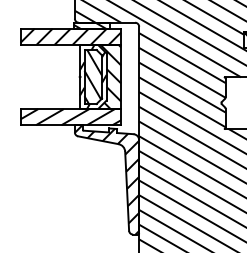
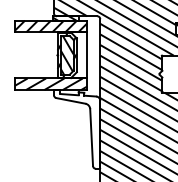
hatch: (101, 77) -> (73, 55), removed
hatch: (107, 179) -> (77, 129), removed

